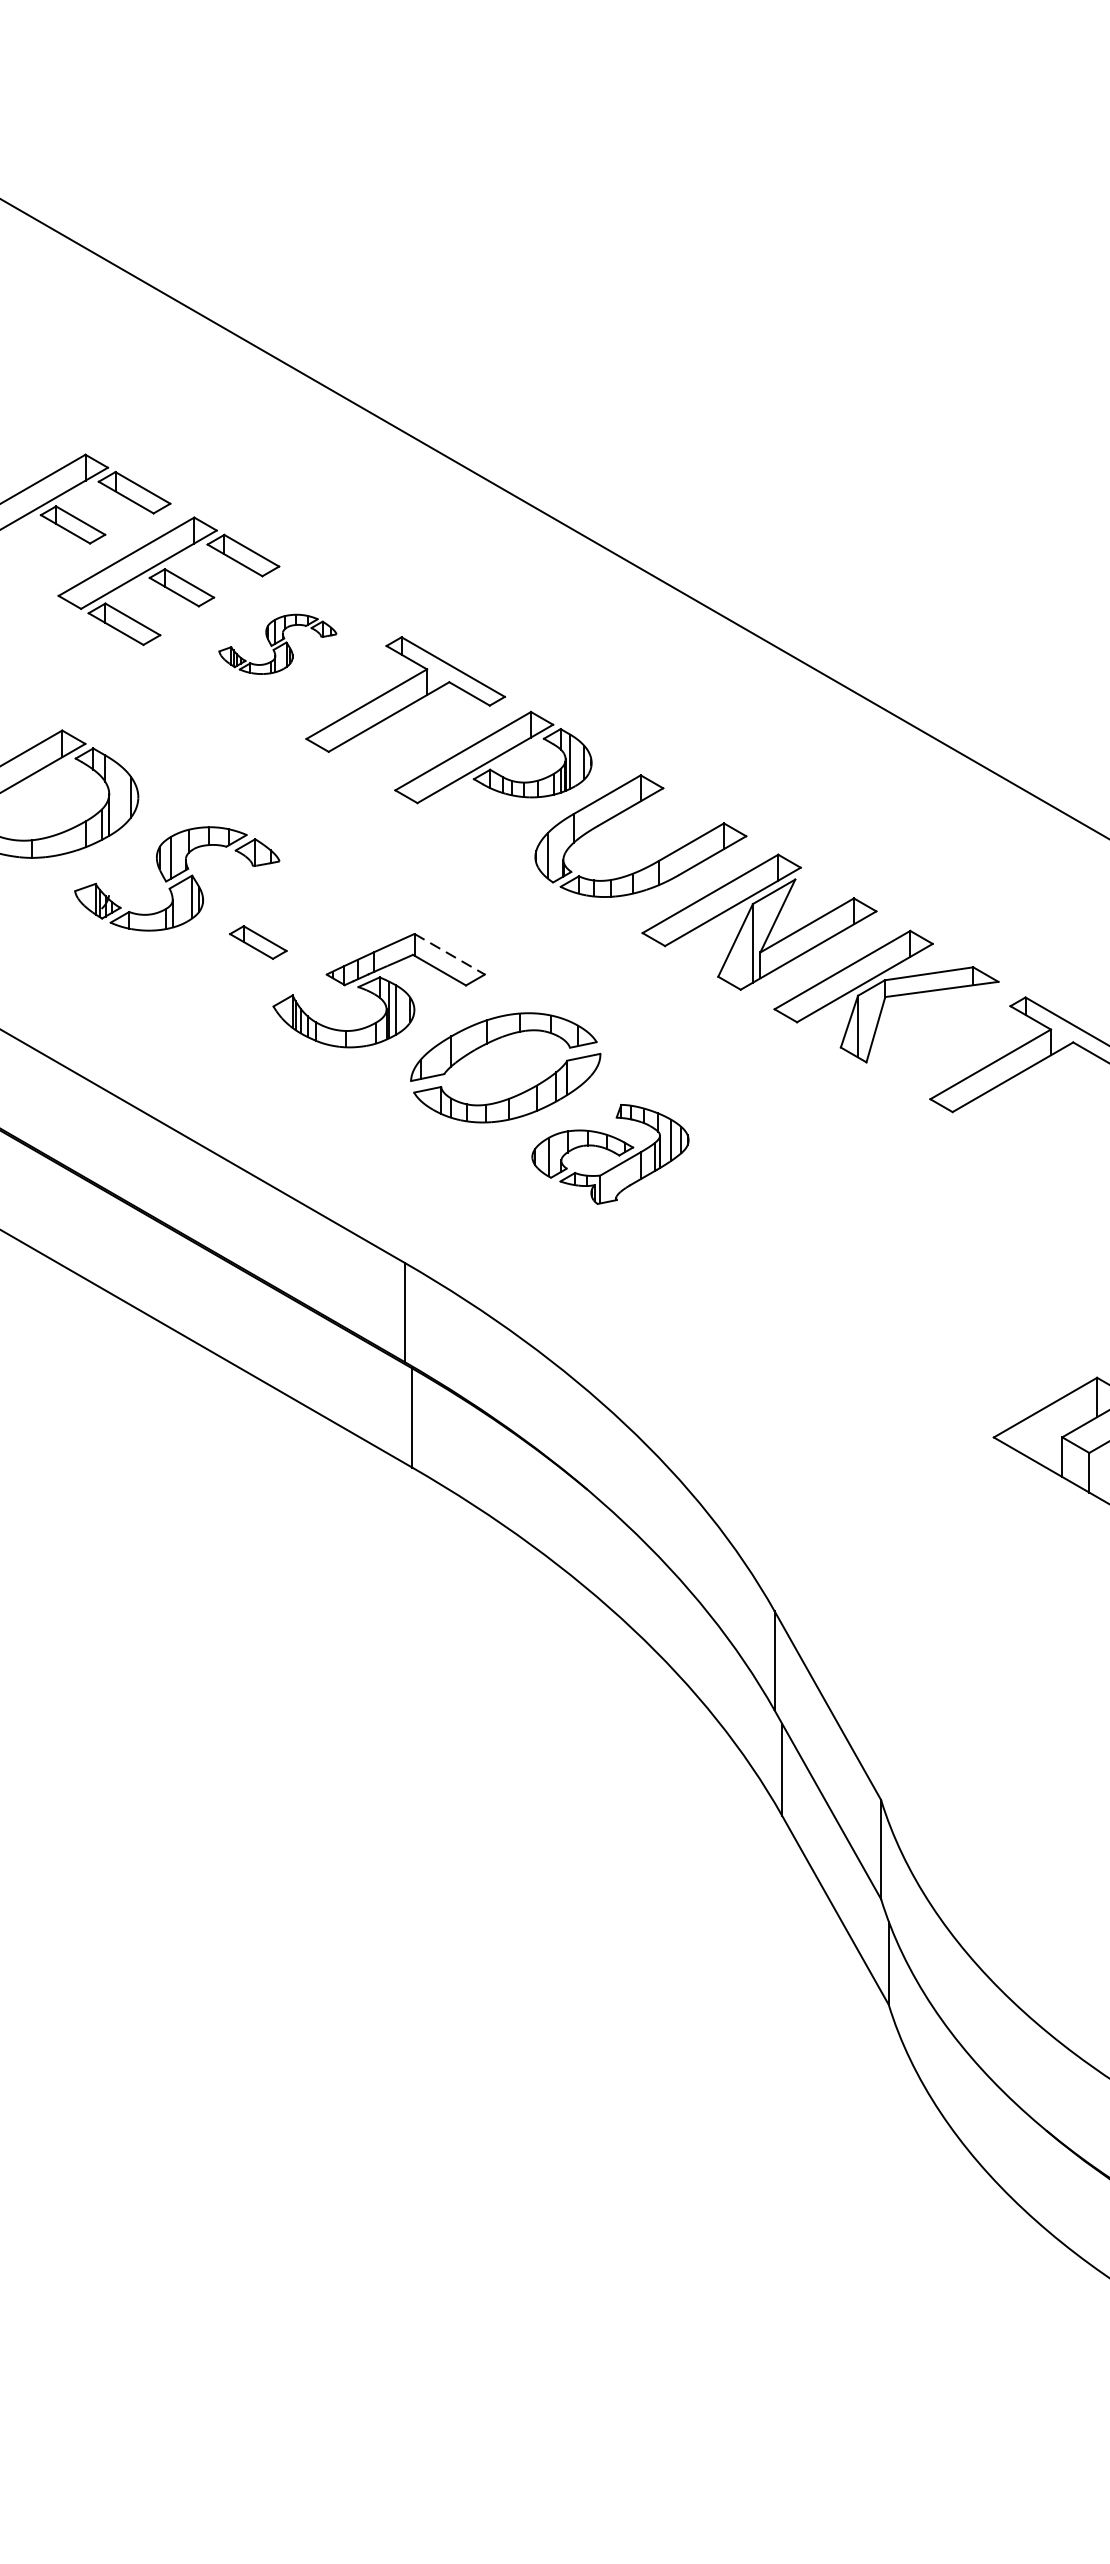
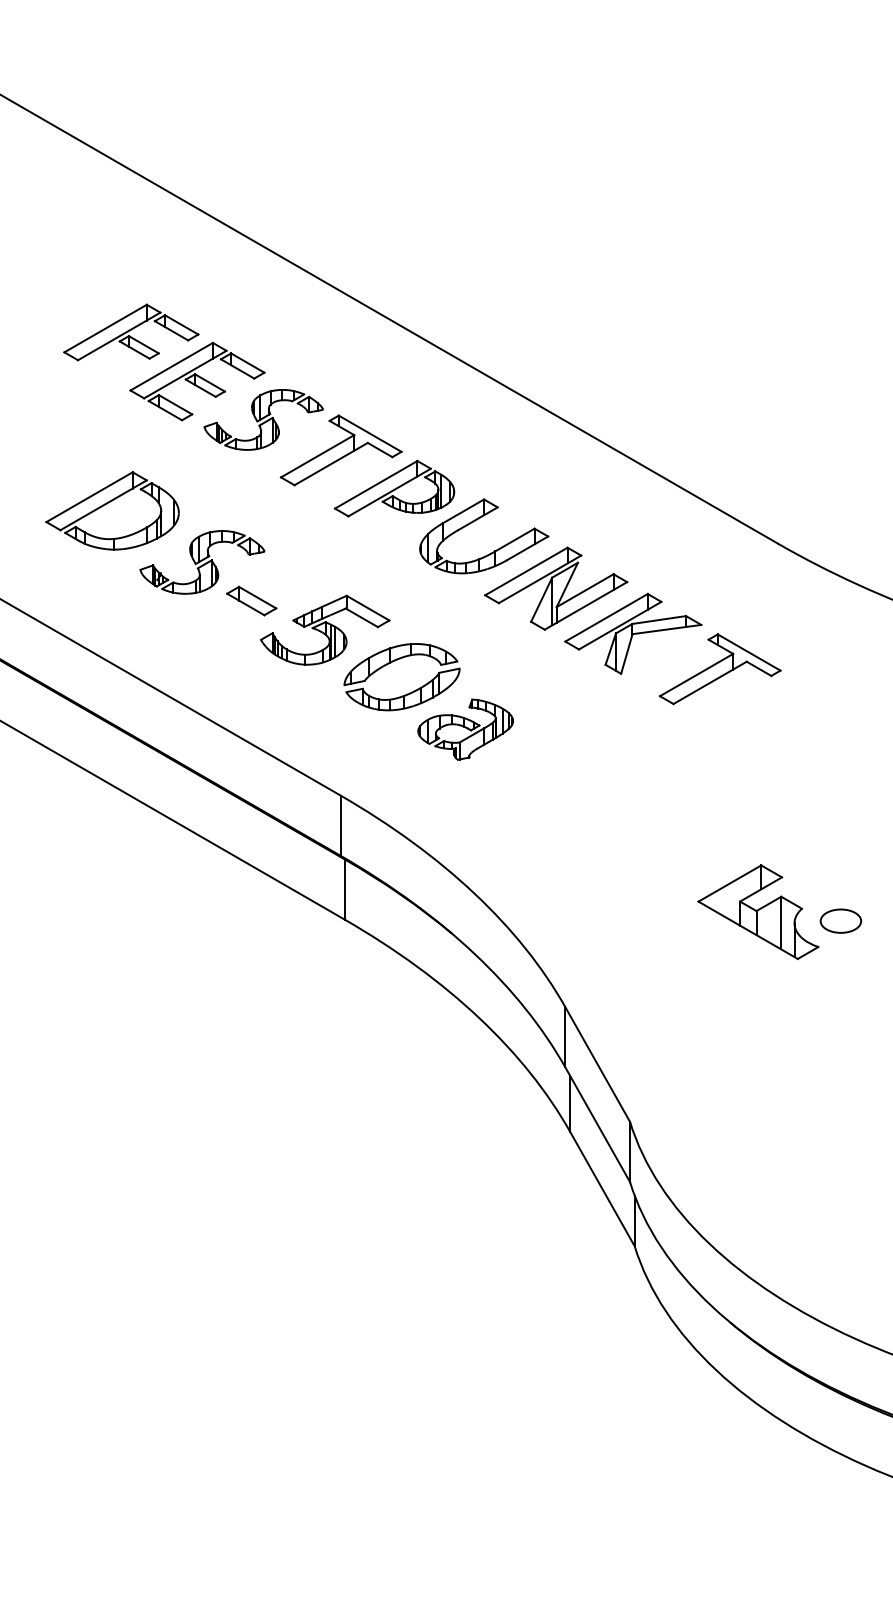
part: (277, 643) -> (263, 419), size x1.67
part: (257, 941) -> (251, 600), size x1.43
line: (450, 954) -> (368, 608), dashed -> solid

